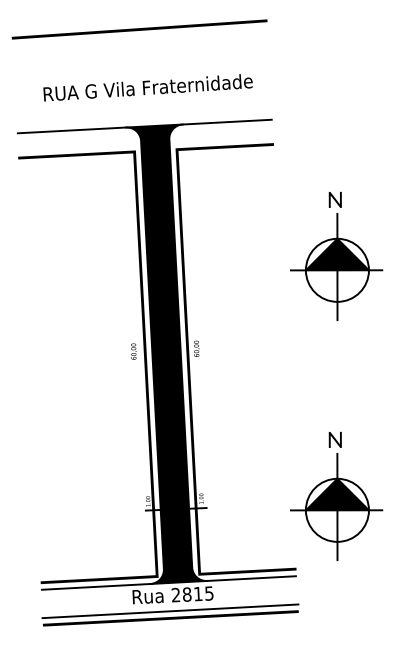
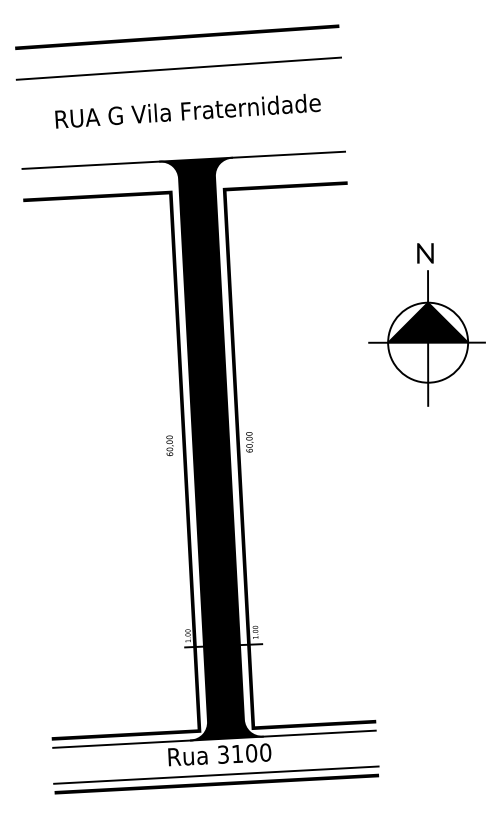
line: (140, 54) -> (178, 68), added
part: (336, 495) -> (426, 628), removed
text: (192, 594) -> (244, 753), 2815 -> 3100

